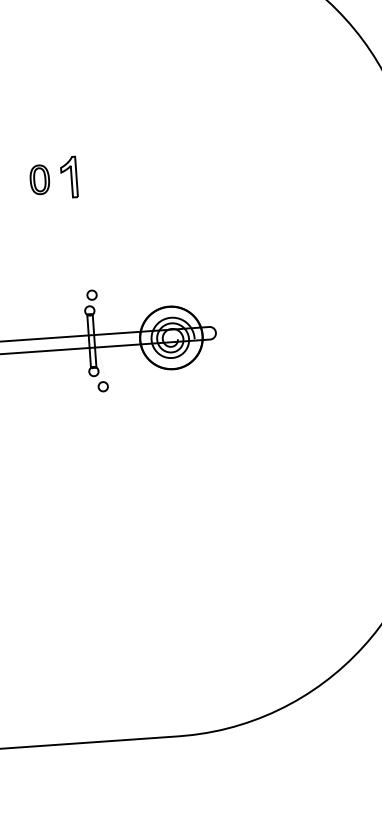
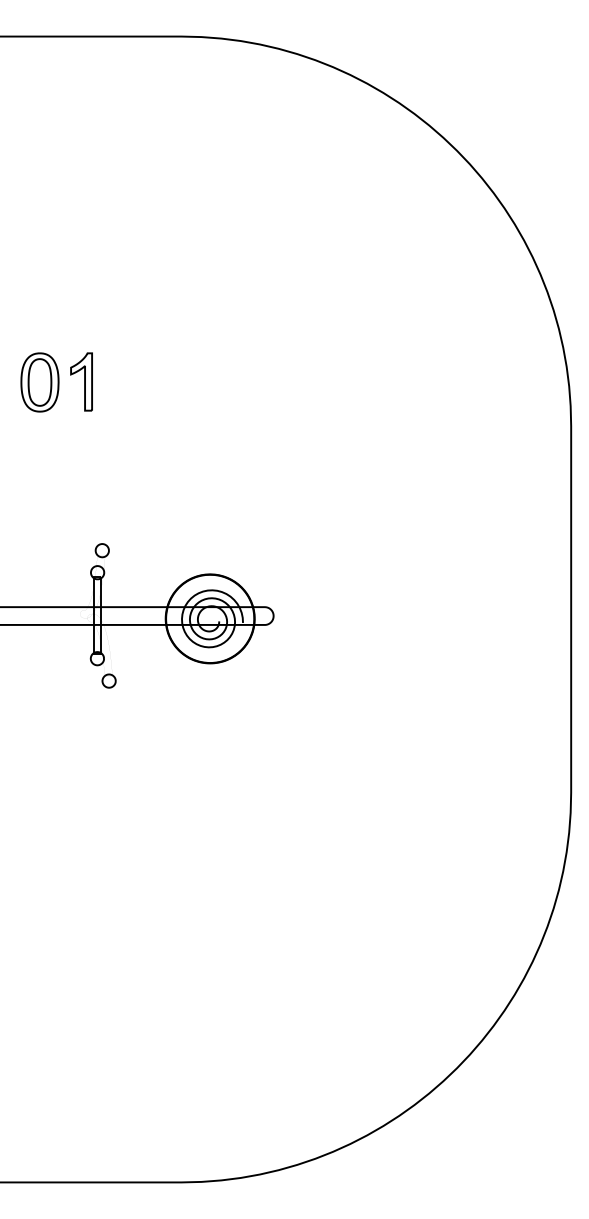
part: (39, 179) -> (39, 382), size x1.43

